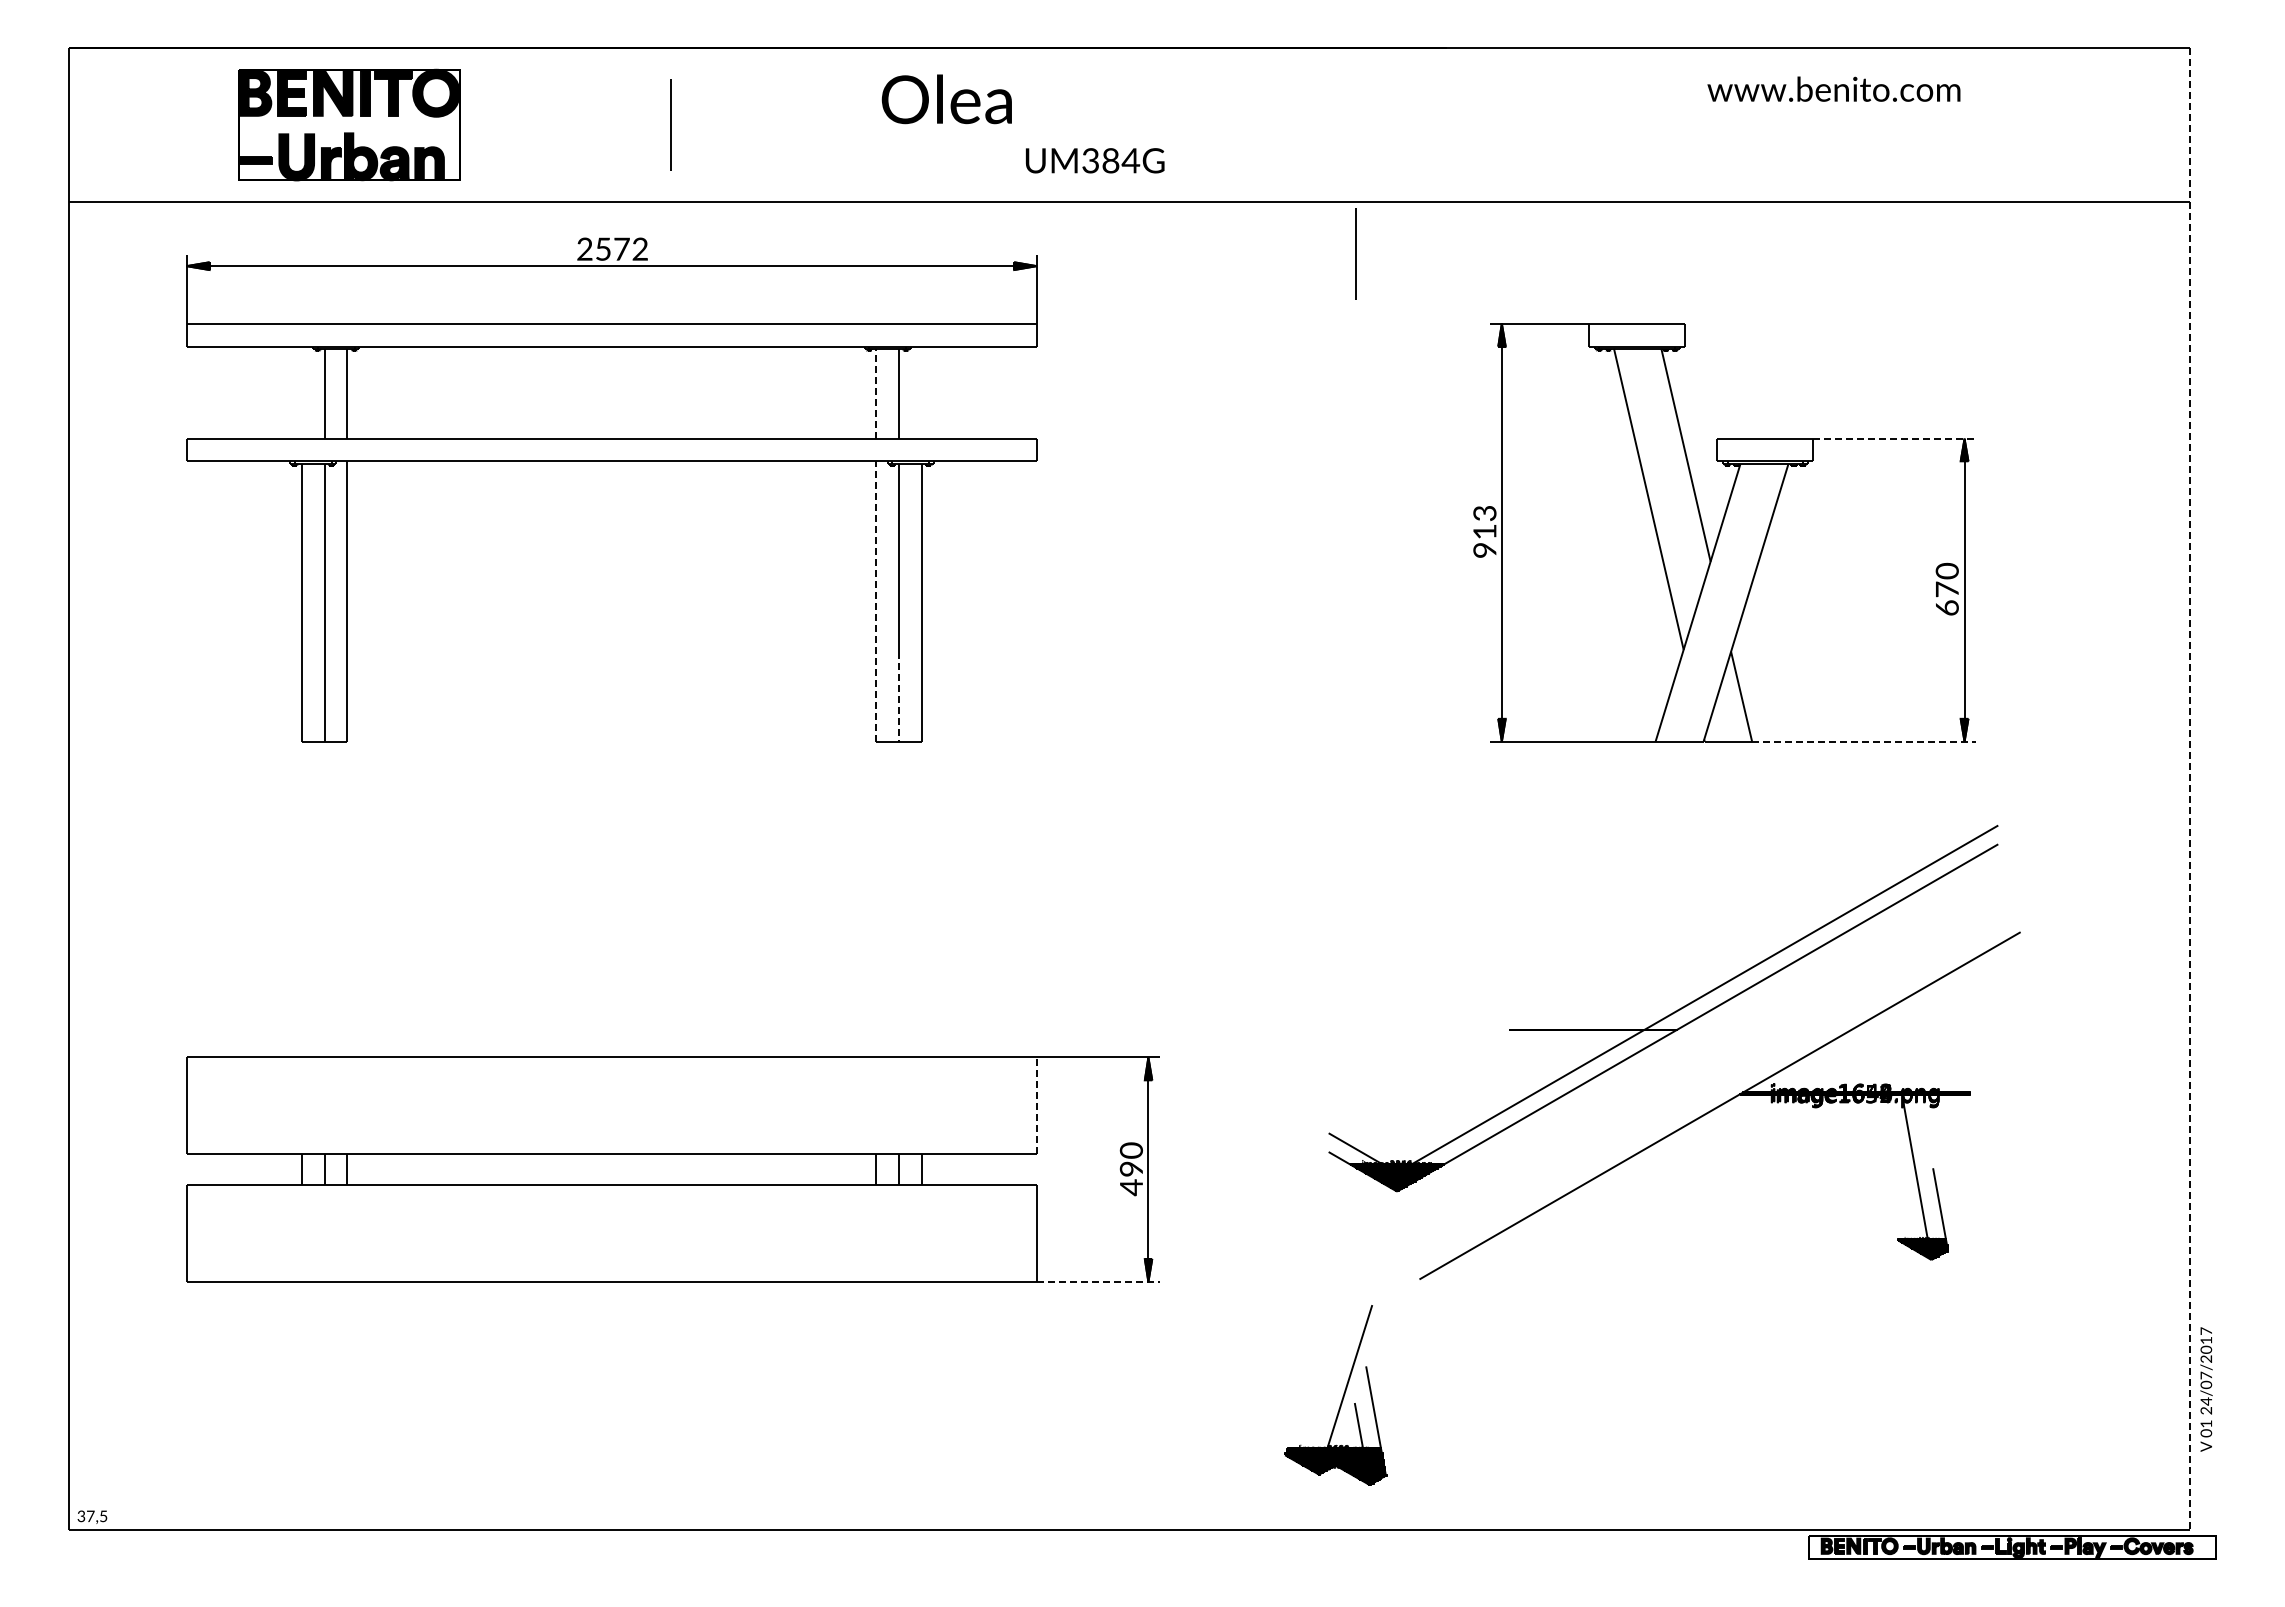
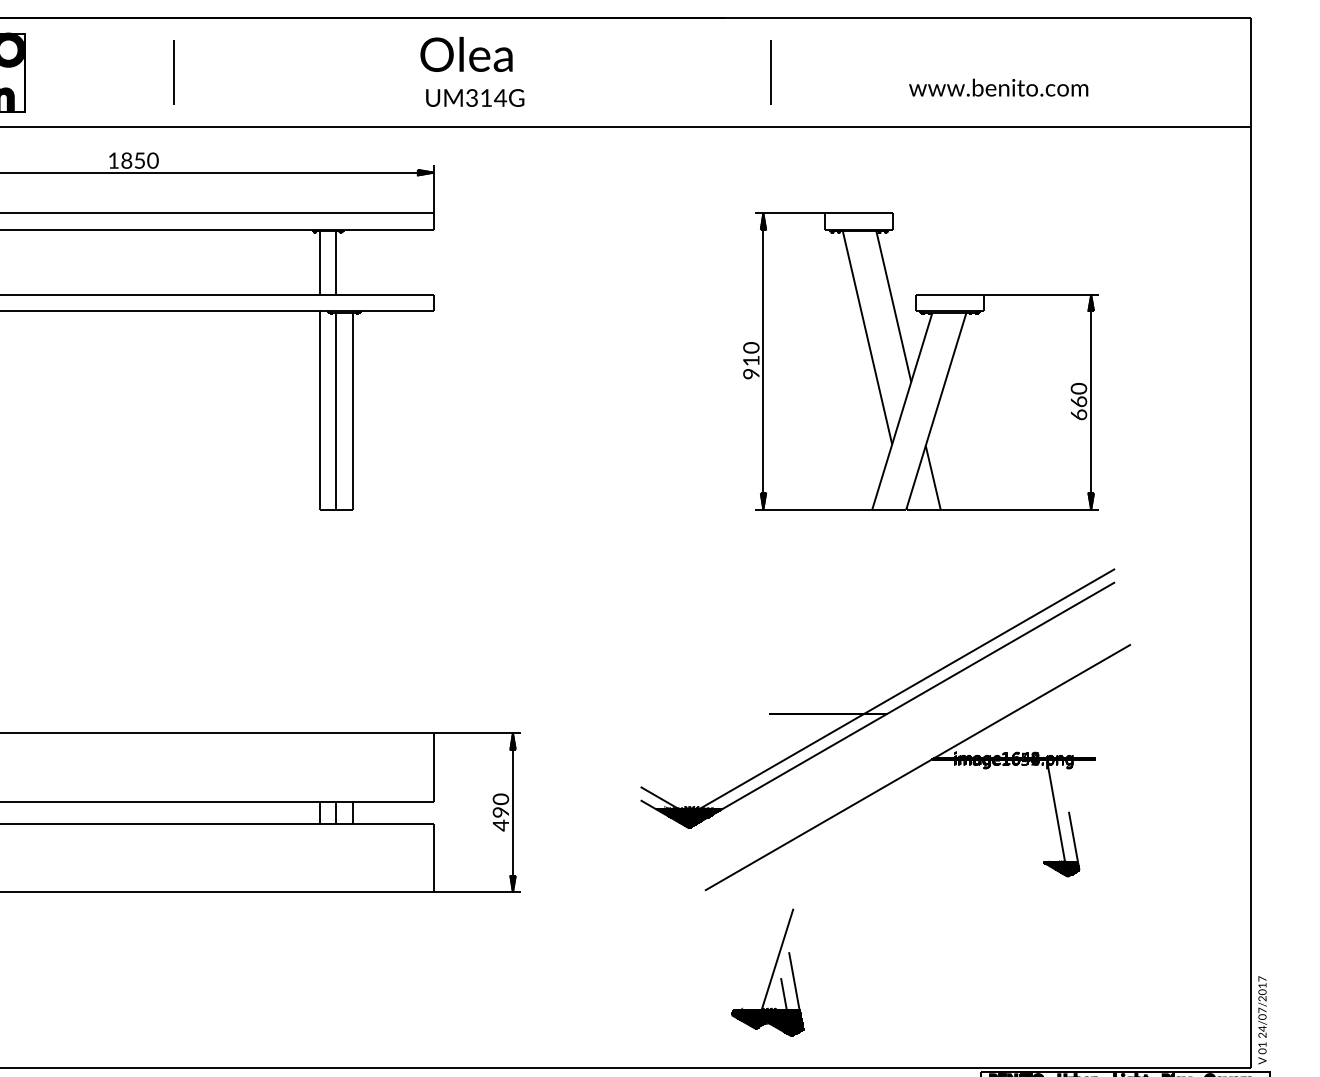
text: (1833, 88) -> (998, 87), moved
text: (946, 99) -> (466, 54), moved
text: (1110, 160) -> (486, 97), UM384G -> UM314G
text: (612, 248) -> (133, 160), 2572 -> 1850
line: (1355, 253) -> (770, 72), moved
line: (876, 393) -> (320, 262), dashed -> solid
line: (1895, 438) -> (1042, 294), dashed -> solid
text: (1484, 513) -> (751, 347), 913 -> 910
text: (1947, 589) -> (1079, 401), 670 -> 660
line: (876, 601) -> (320, 410), dashed -> solid
line: (899, 697) -> (336, 478), dashed -> solid
line: (1864, 741) -> (1020, 509), dashed -> solid
line: (2190, 789) -> (1251, 543), dashed -> solid
line: (1036, 1105) -> (433, 767), dashed -> solid
line: (1098, 1282) -> (477, 892), dashed -> solid
text: (2206, 1389) -> (1262, 1020), moved
part: (1342, 1396) -> (772, 973), moved

